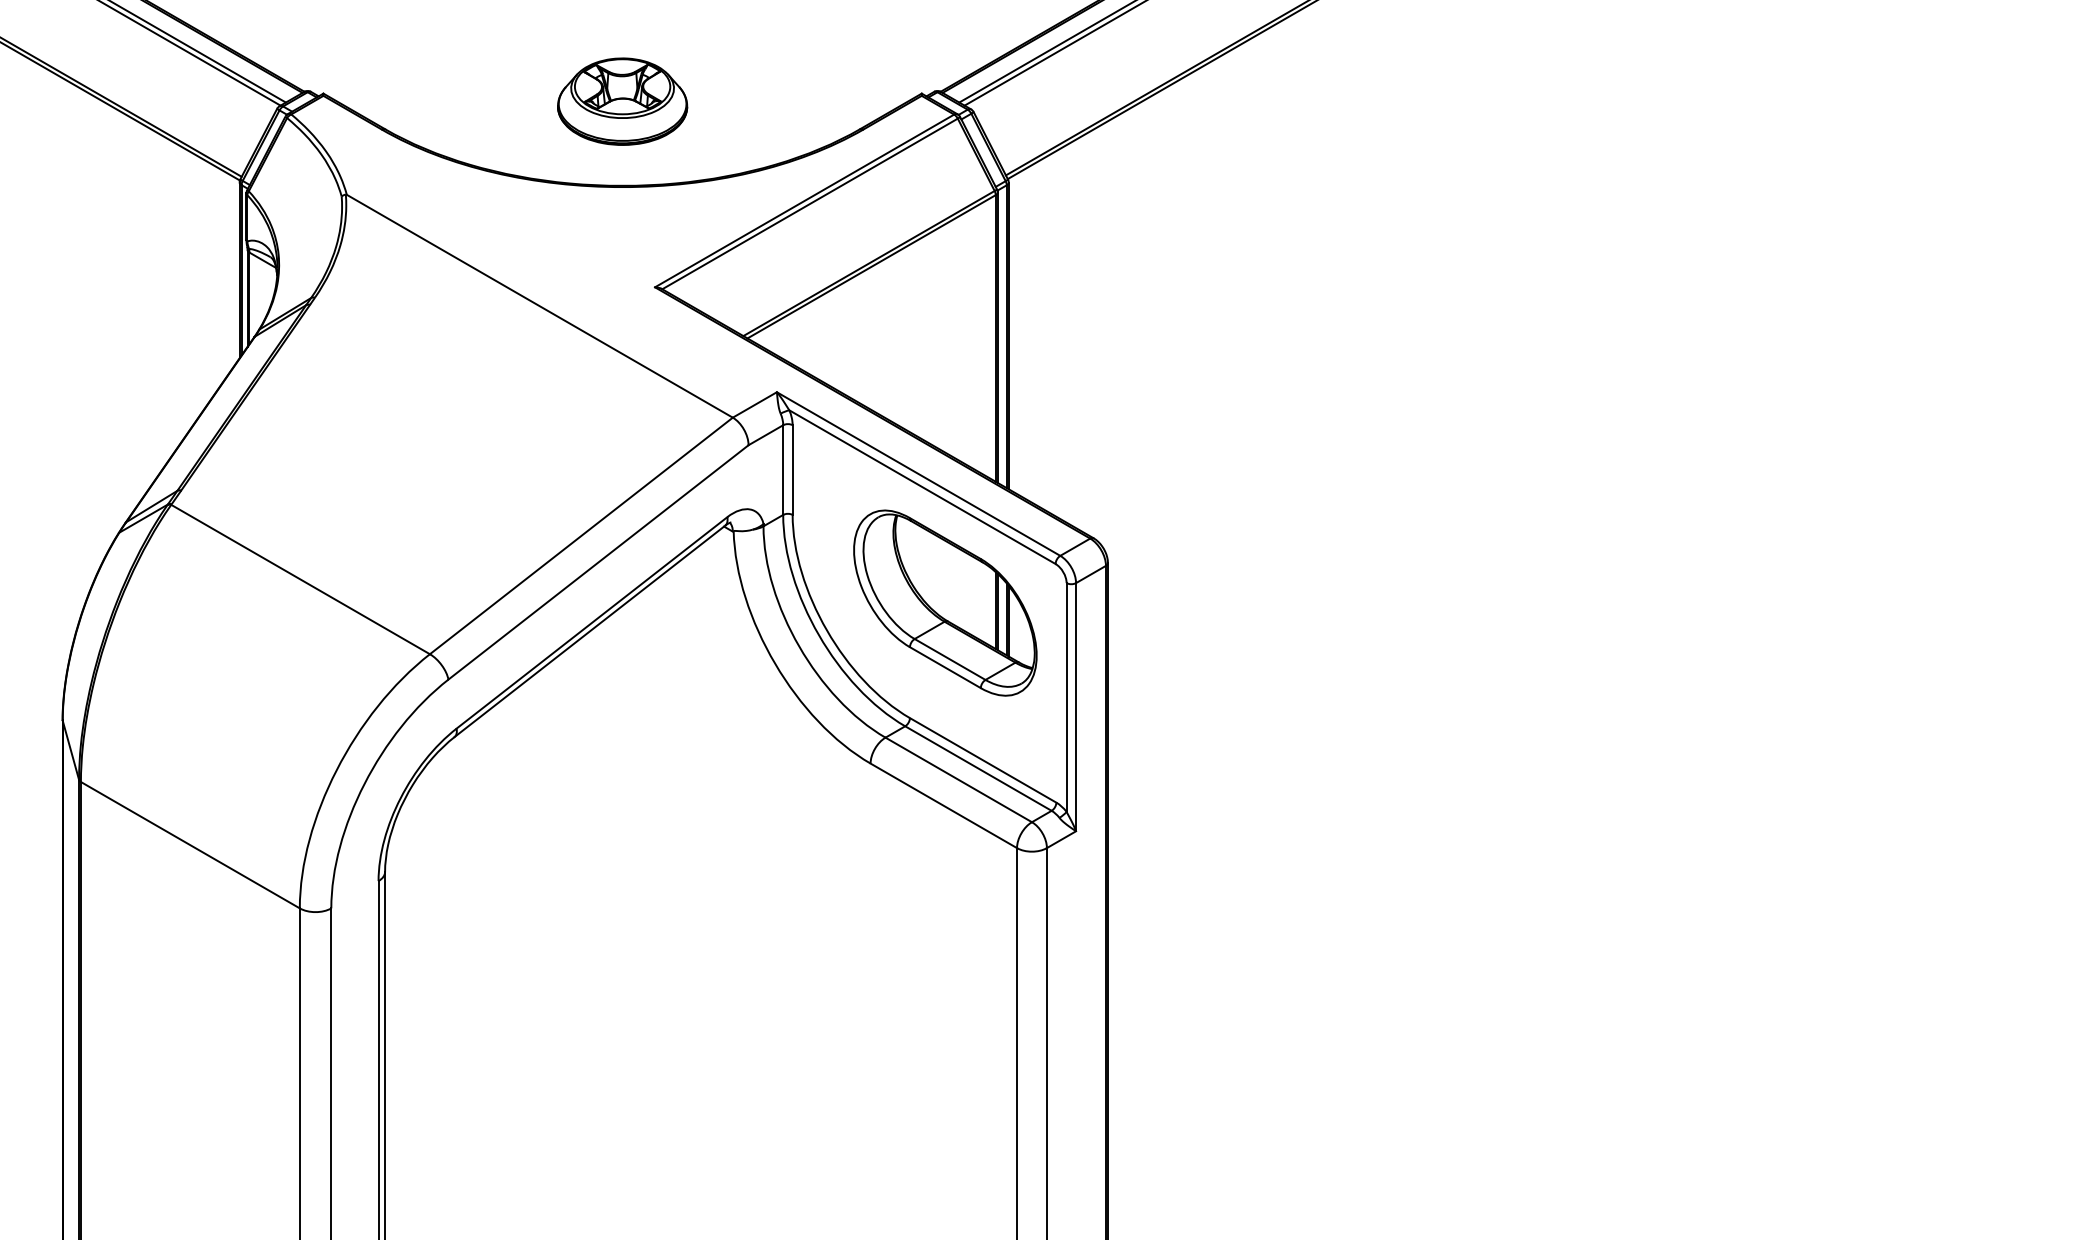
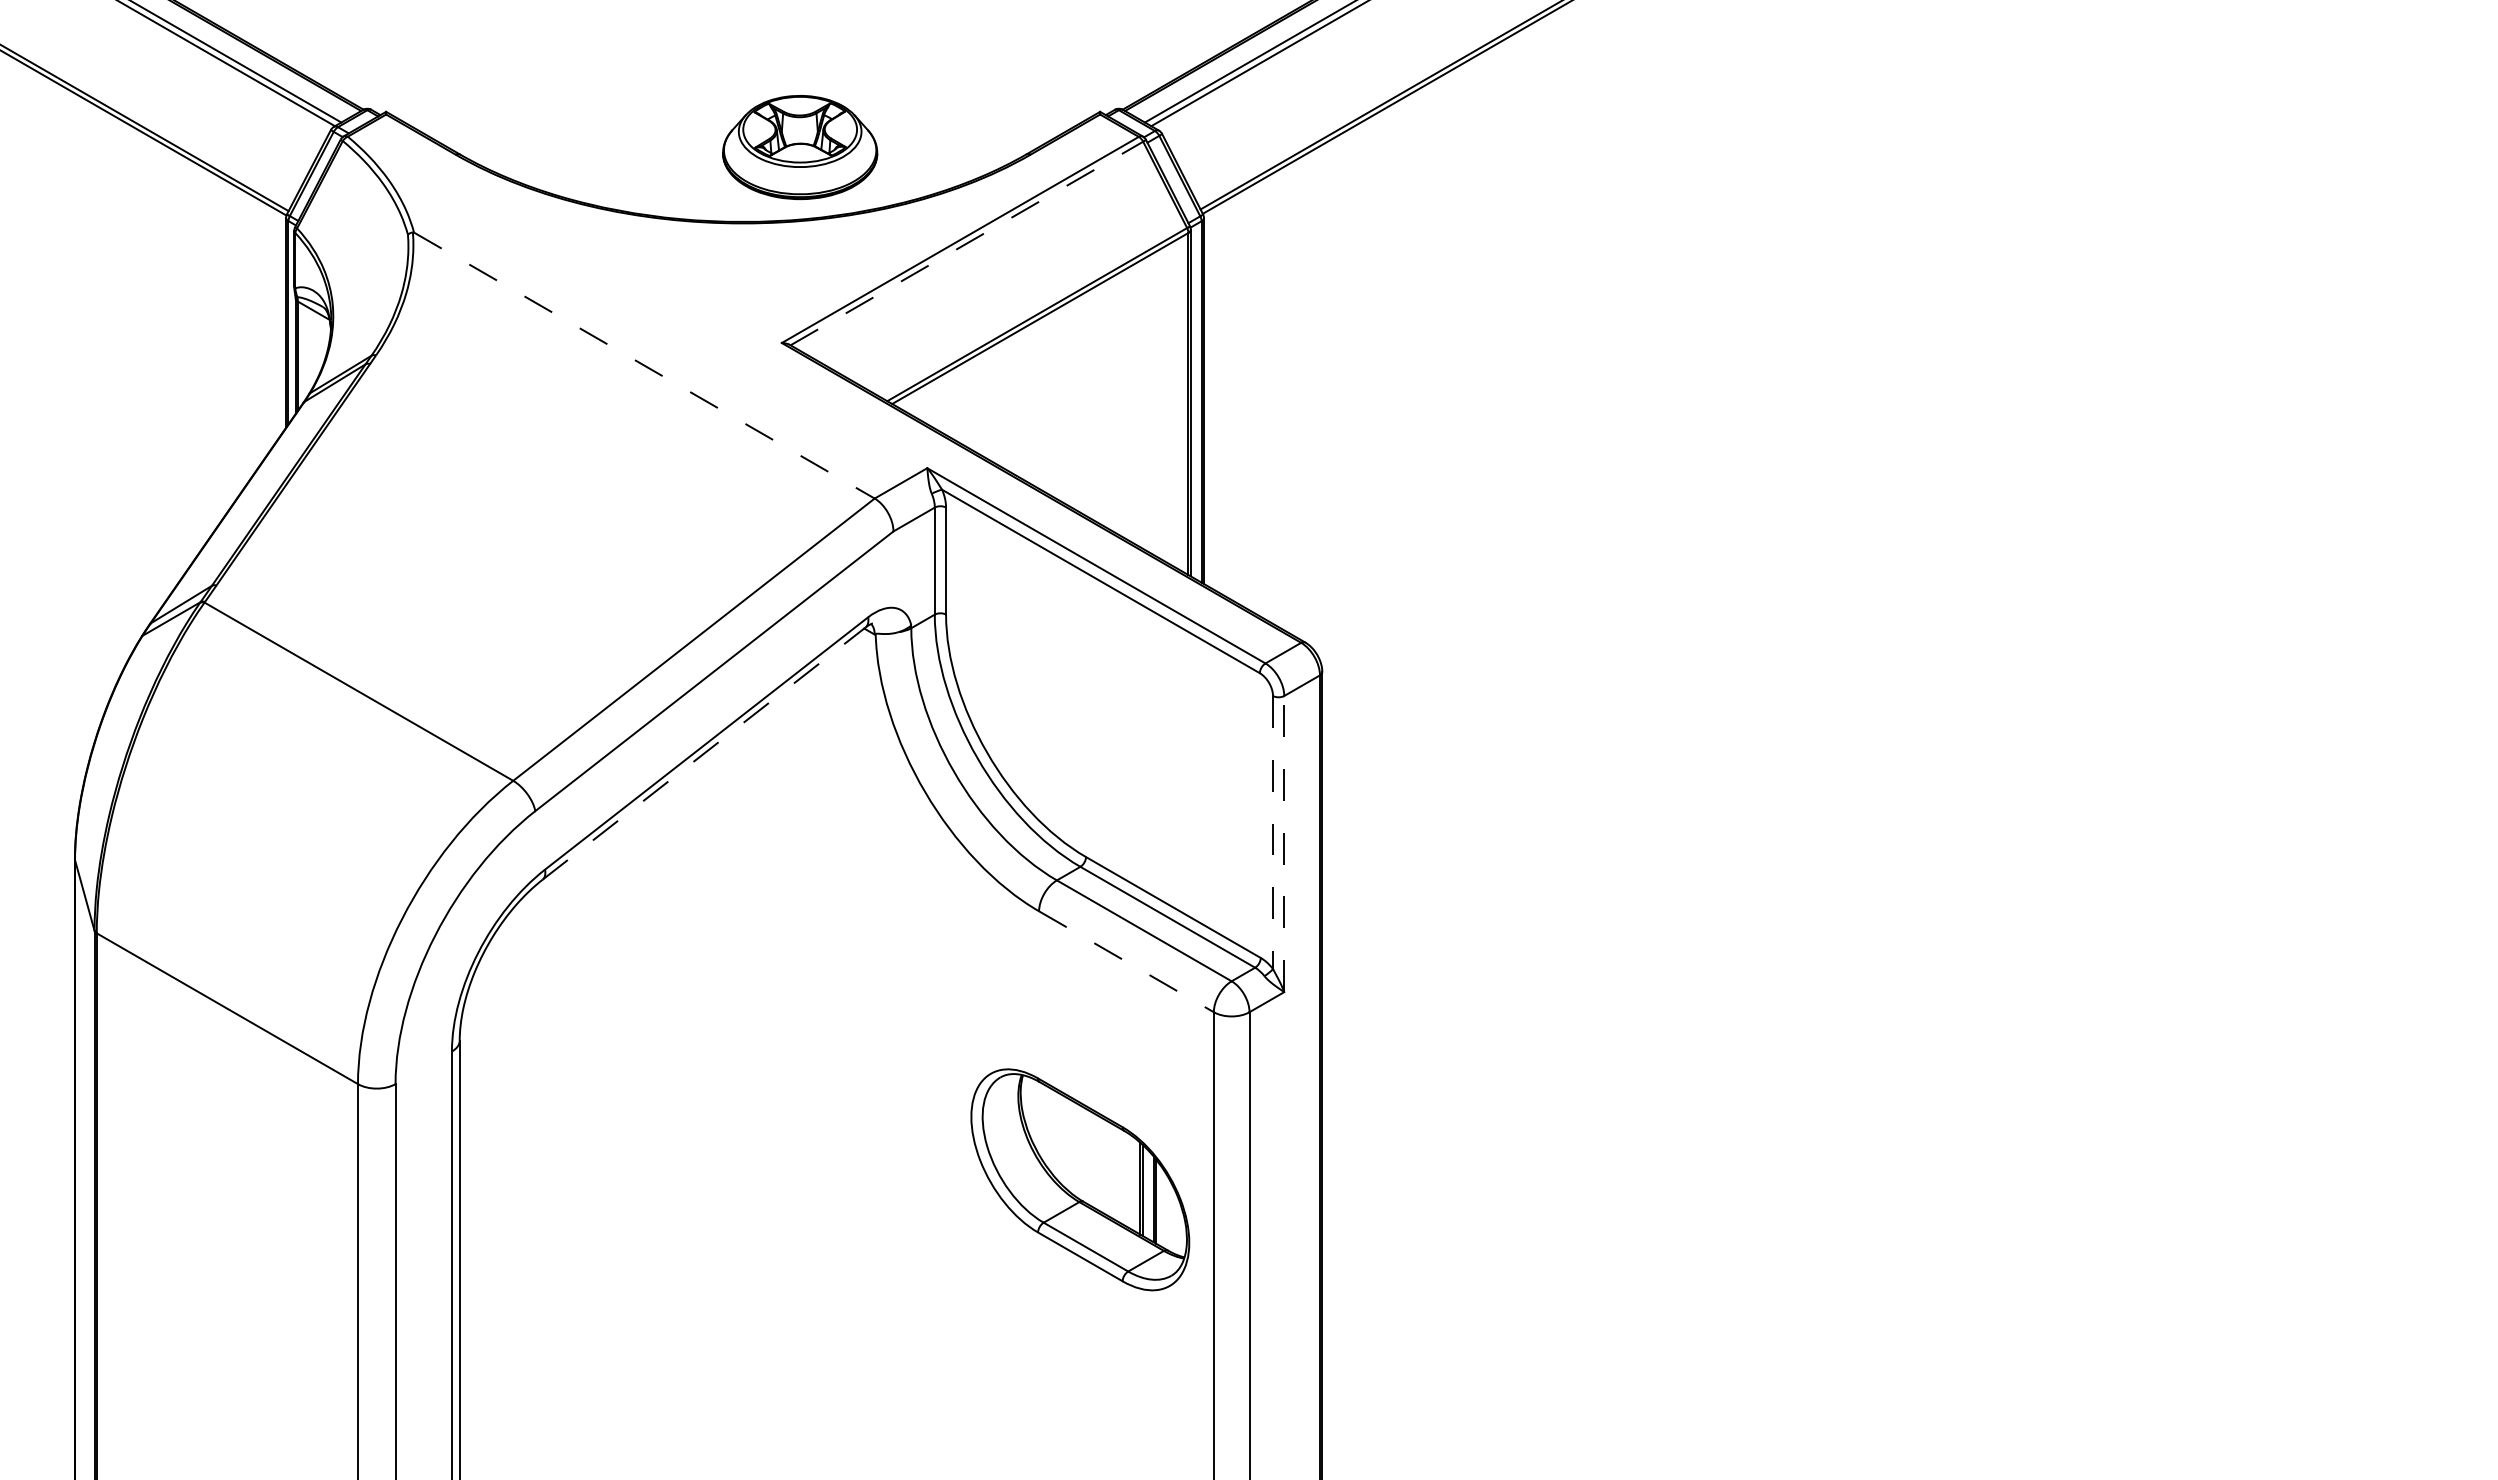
part: (622, 101) -> (800, 147), moved
line: (809, 203) -> (966, 243), solid -> dashed
line: (539, 306) -> (644, 365), solid -> dashed
part: (945, 602) -> (1080, 1179), moved
line: (590, 631) -> (704, 753), solid -> dashed
line: (1067, 697) -> (1273, 832), solid -> dashed
line: (1076, 706) -> (1284, 843), solid -> dashed
line: (943, 805) -> (1126, 961), solid -> dashed

